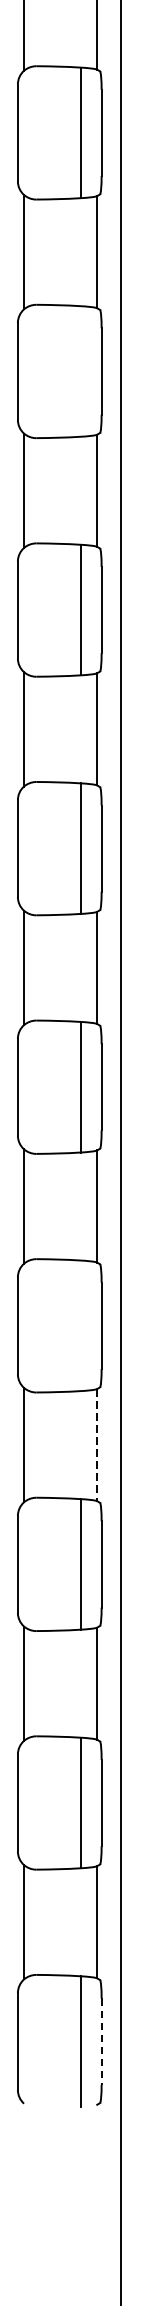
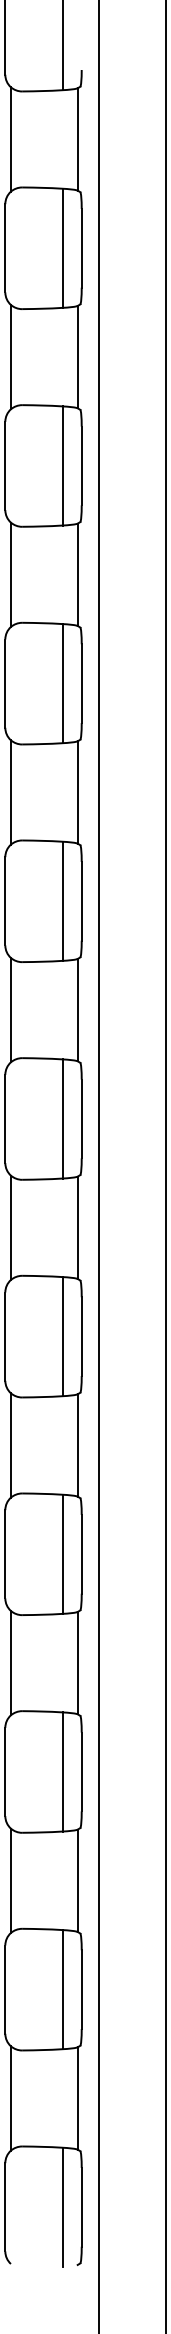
line: (81, 371) -> (63, 683), added
line: (81, 1324) -> (63, 1553), added
line: (96, 1445) -> (77, 1663), dashed -> solid
line: (101, 2041) -> (81, 2207), dashed -> solid

